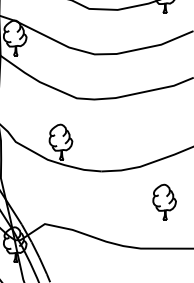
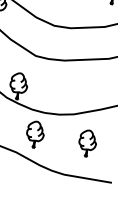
part: (93, 201) -> (35, 134), added

